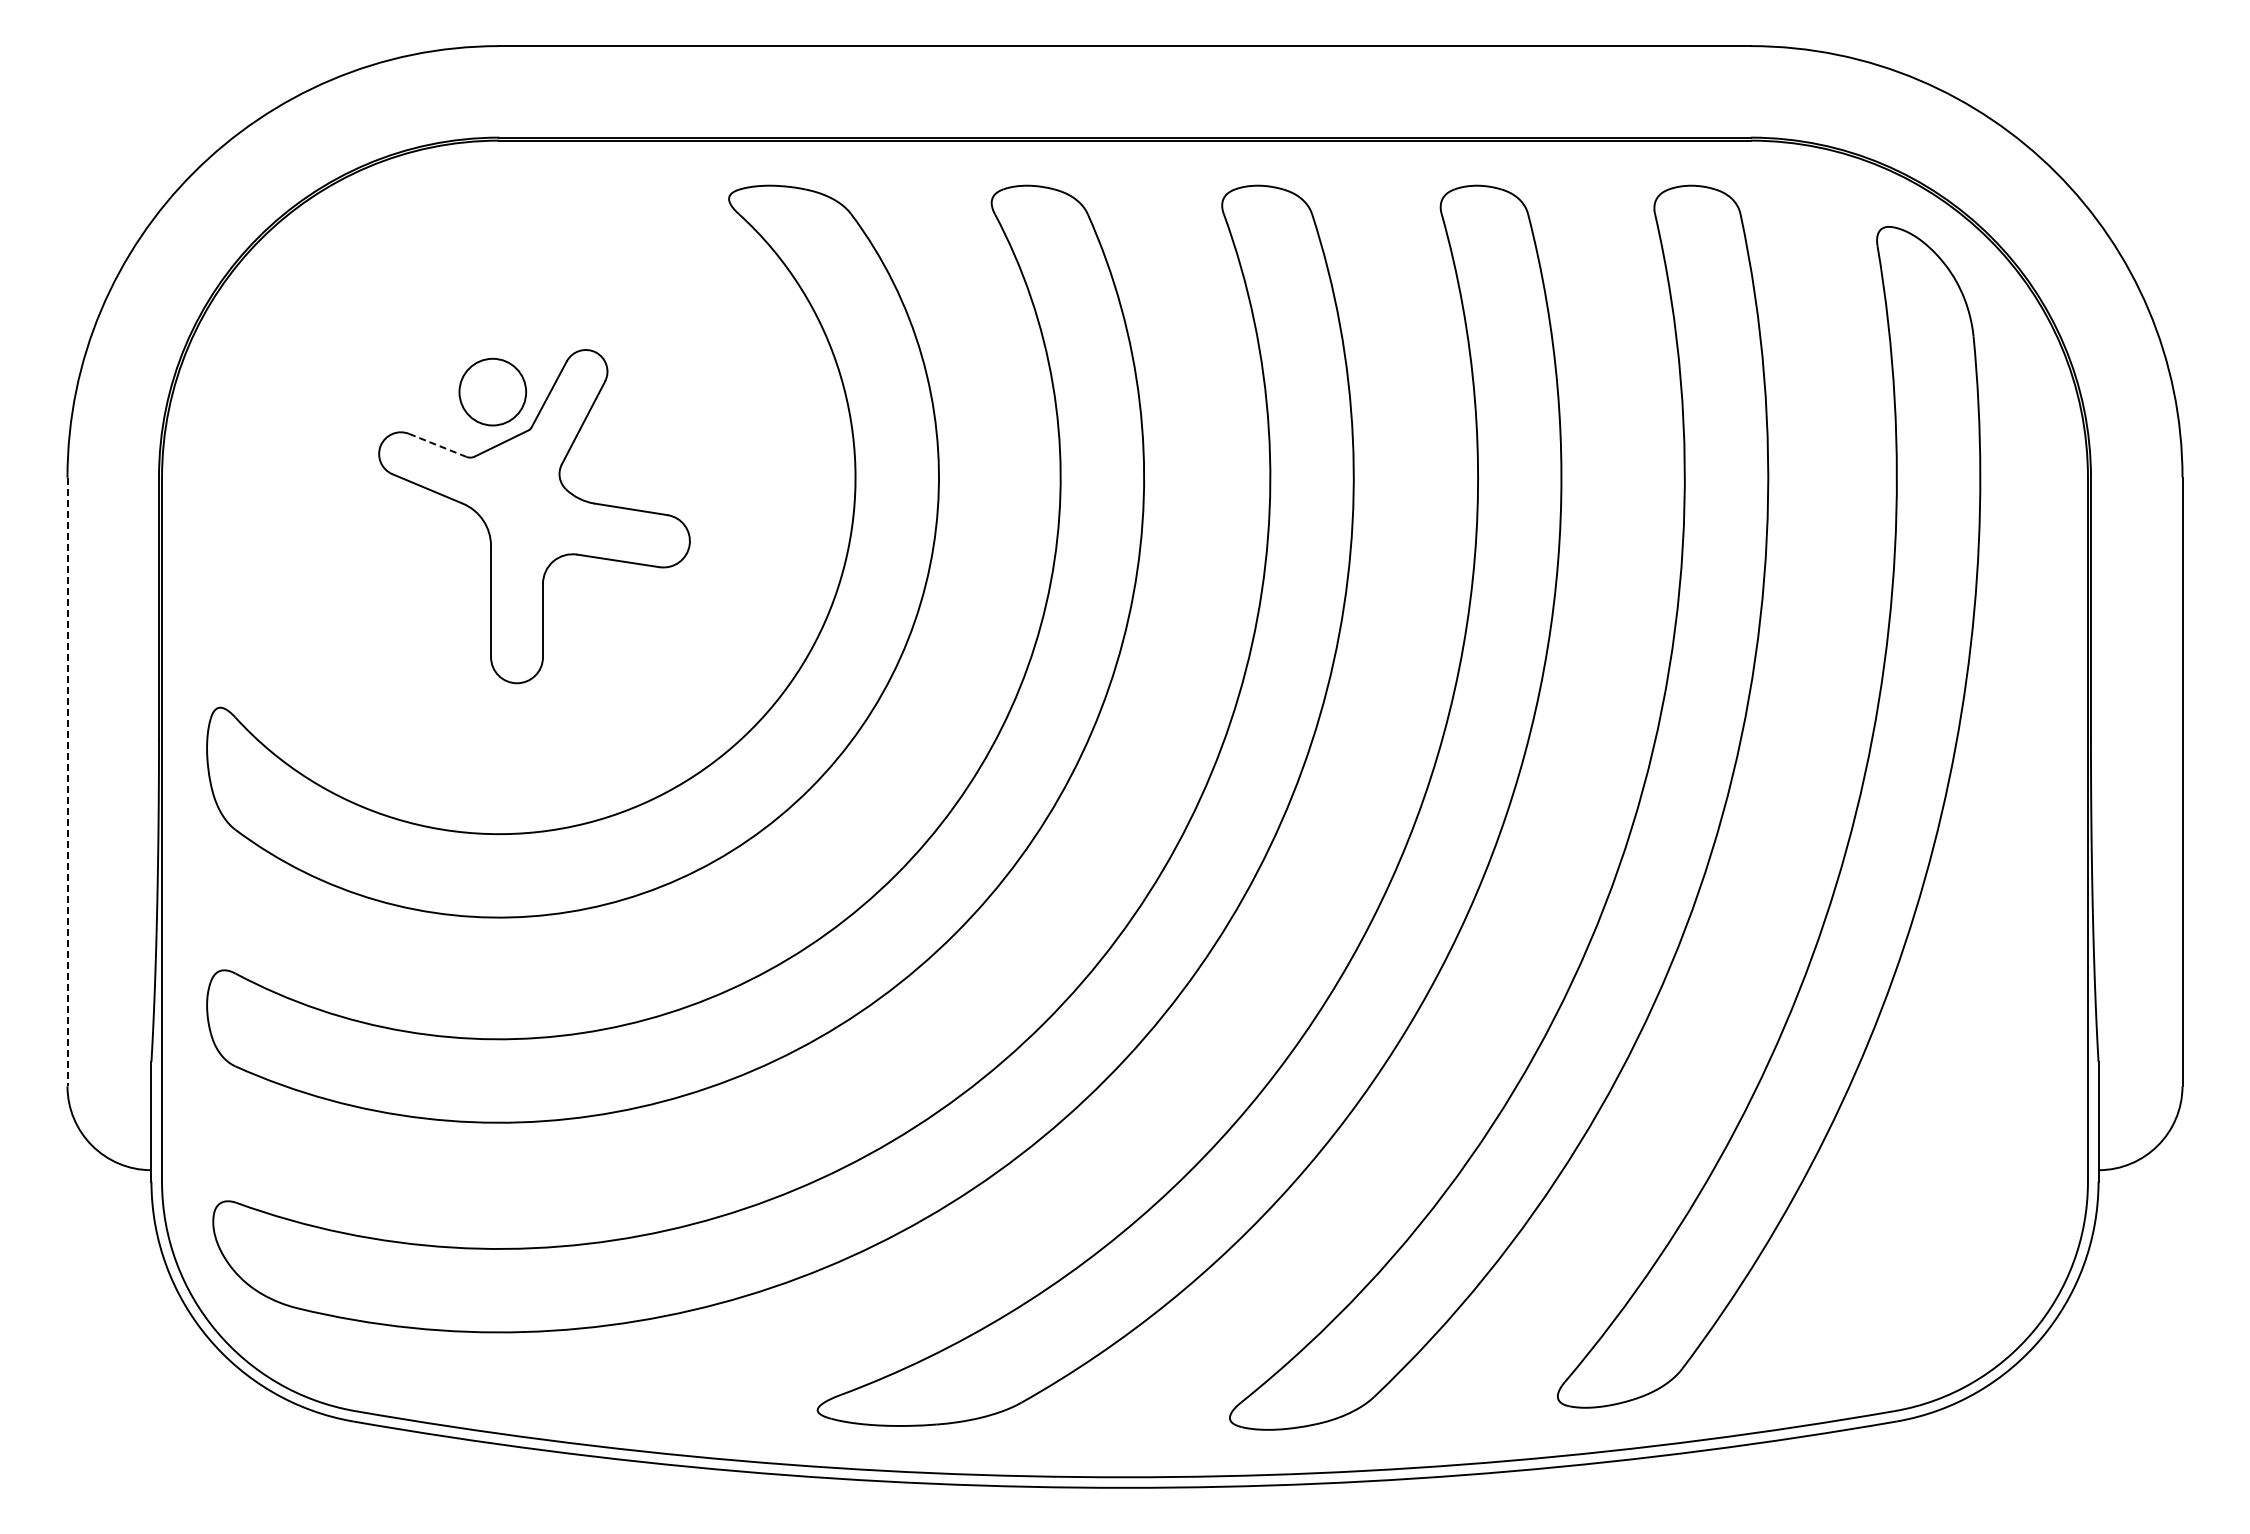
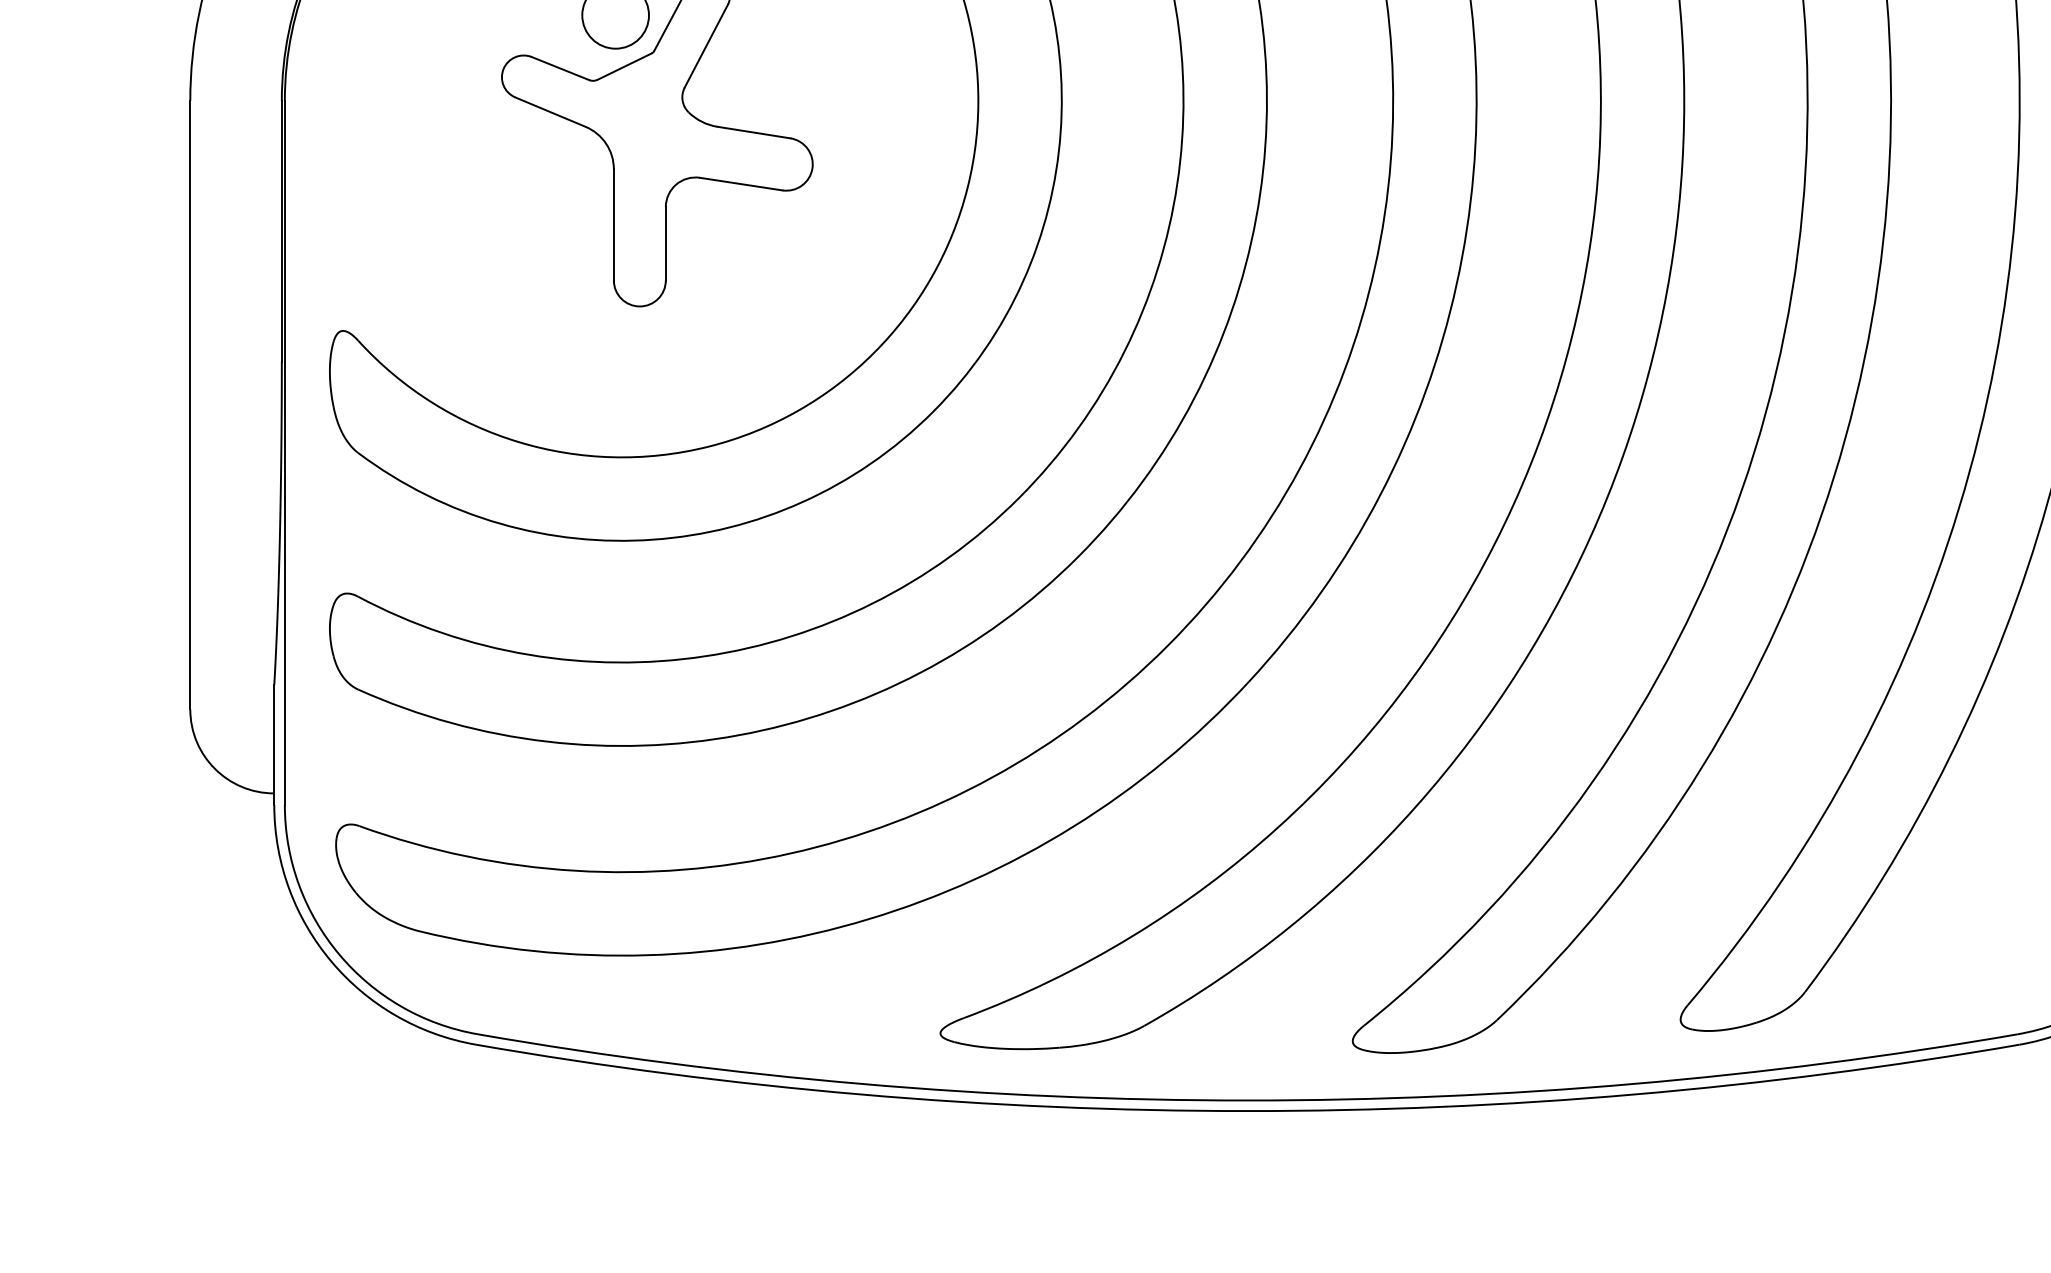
line: (437, 445) -> (560, 68), dashed -> solid
line: (67, 782) -> (190, 405), dashed -> solid

